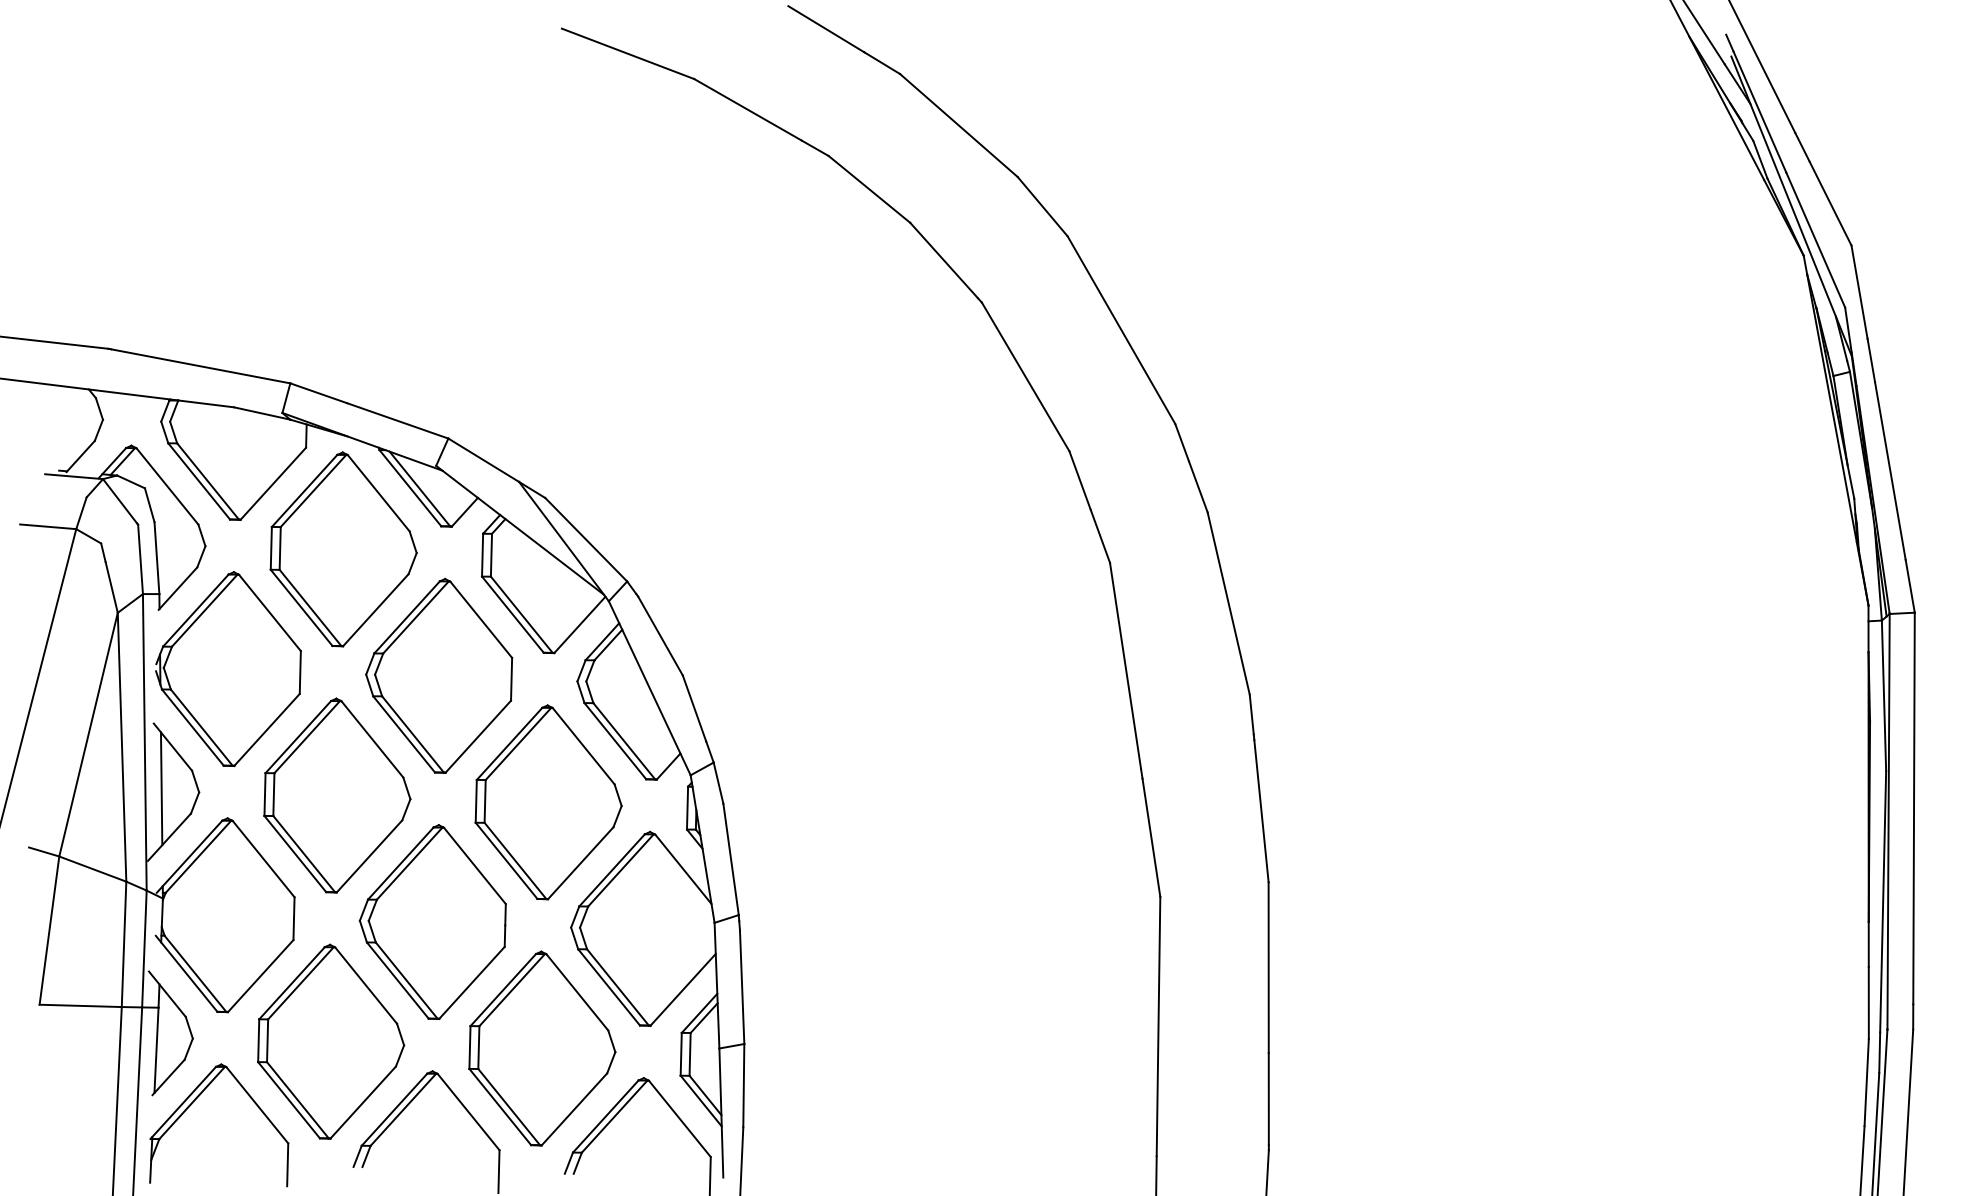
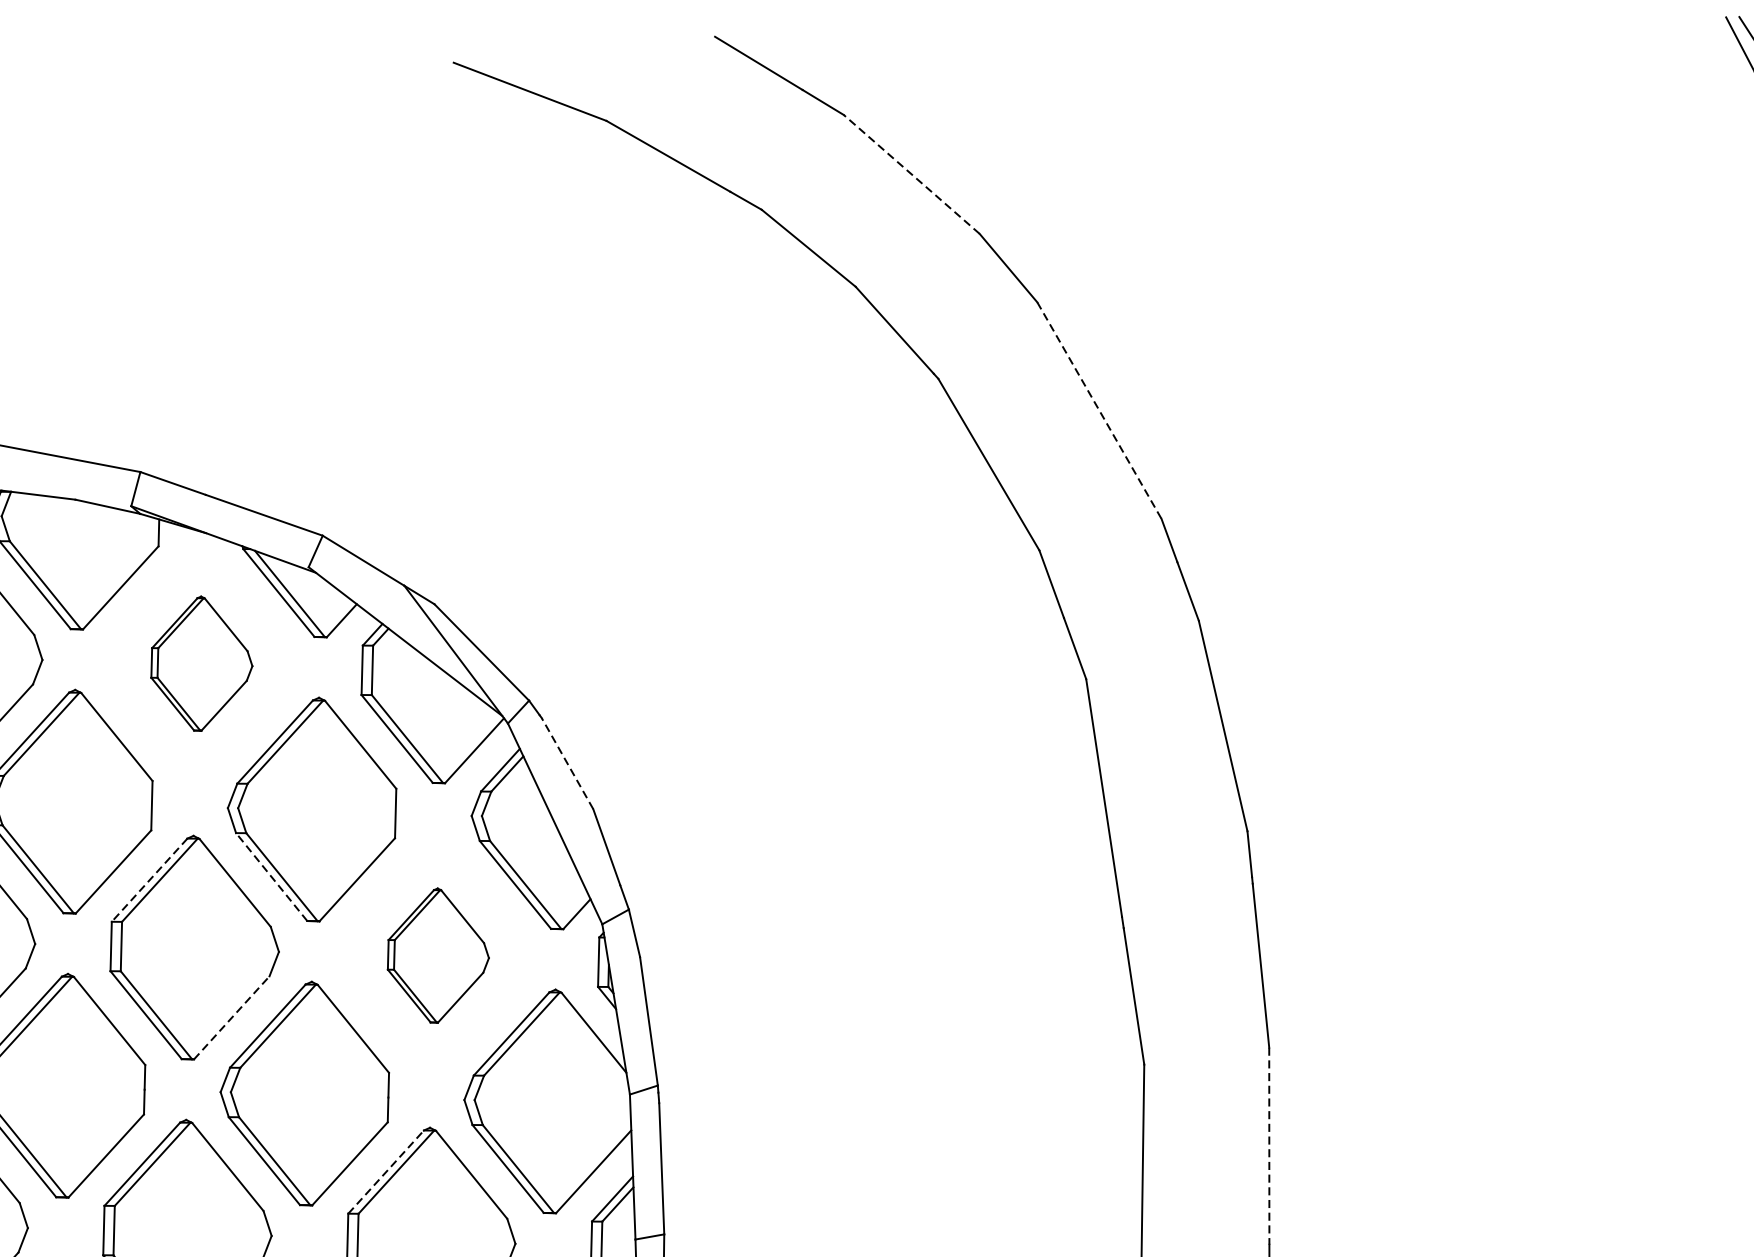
line: (958, 125) -> (911, 174), solid -> dashed
line: (1121, 330) -> (1099, 411), solid -> dashed
part: (343, 549) -> (201, 663), size x0.6
line: (660, 635) -> (567, 762), solid -> dashed
line: (403, 734) -> (270, 877), solid -> dashed
line: (298, 737) -> (149, 880), solid -> dashed
part: (548, 802) -> (438, 955), size x0.6
line: (369, 856) -> (231, 1017), solid -> dashed
line: (1268, 968) -> (1269, 1147), solid -> dashed
line: (503, 990) -> (386, 1172), solid -> dashed

